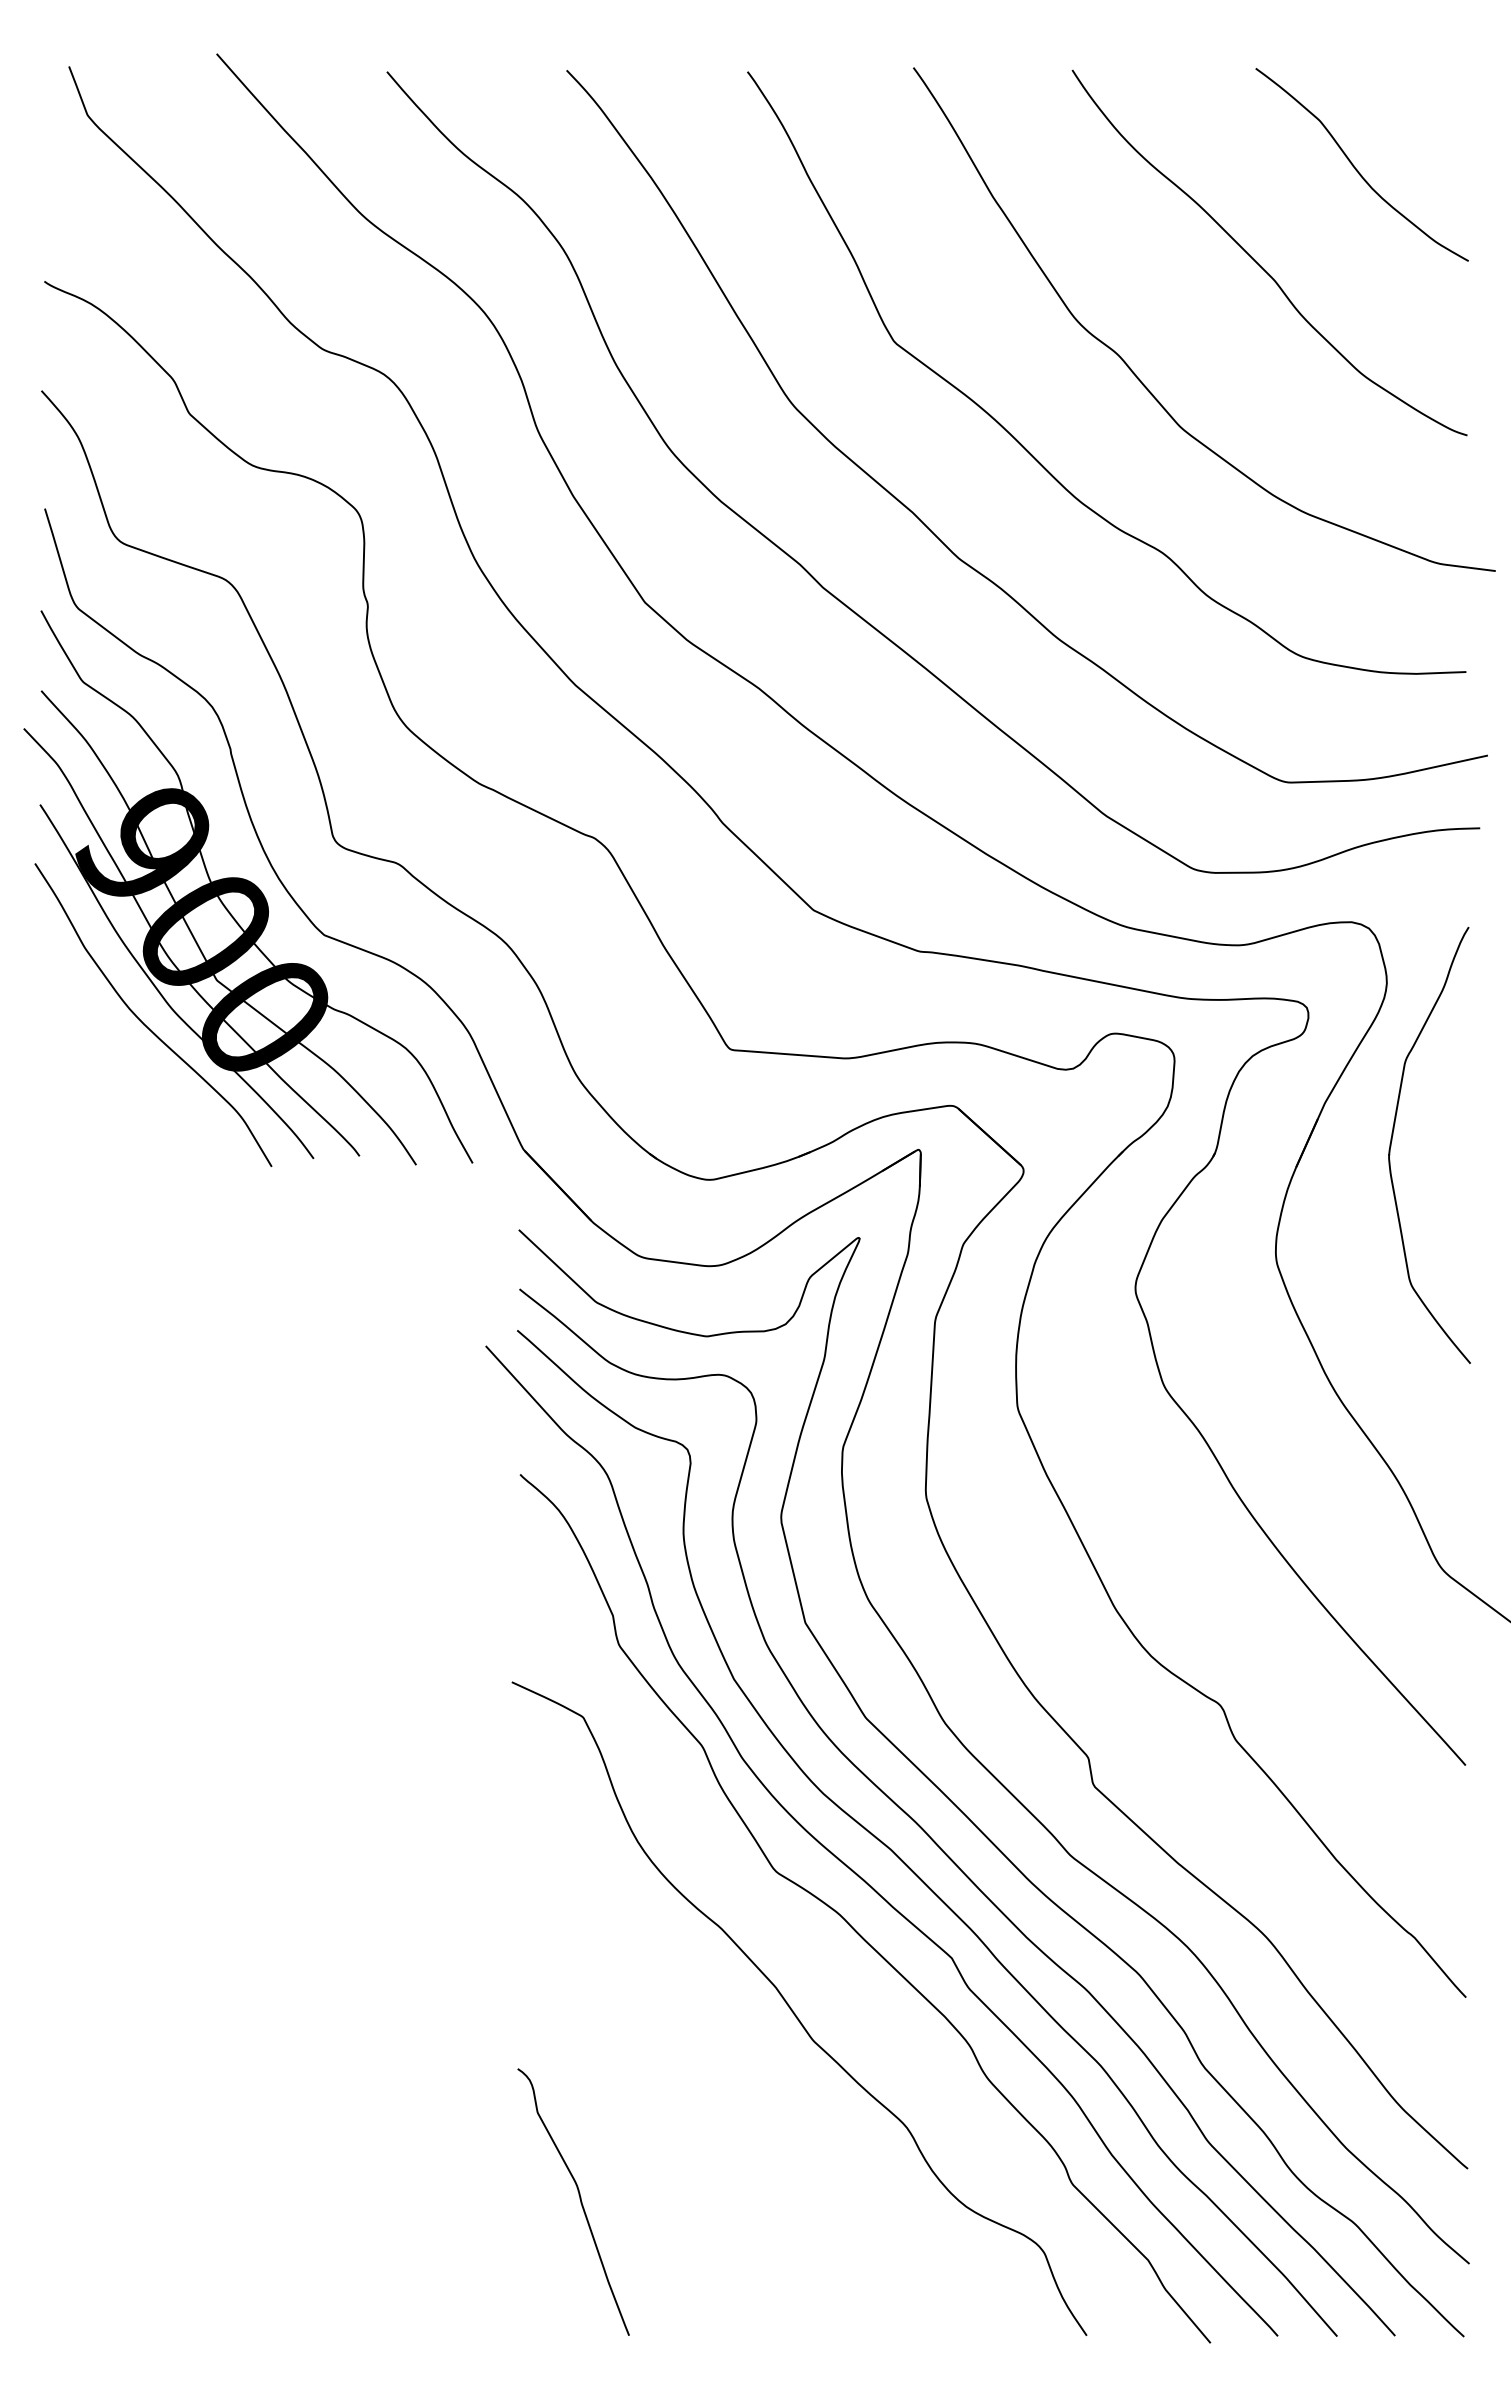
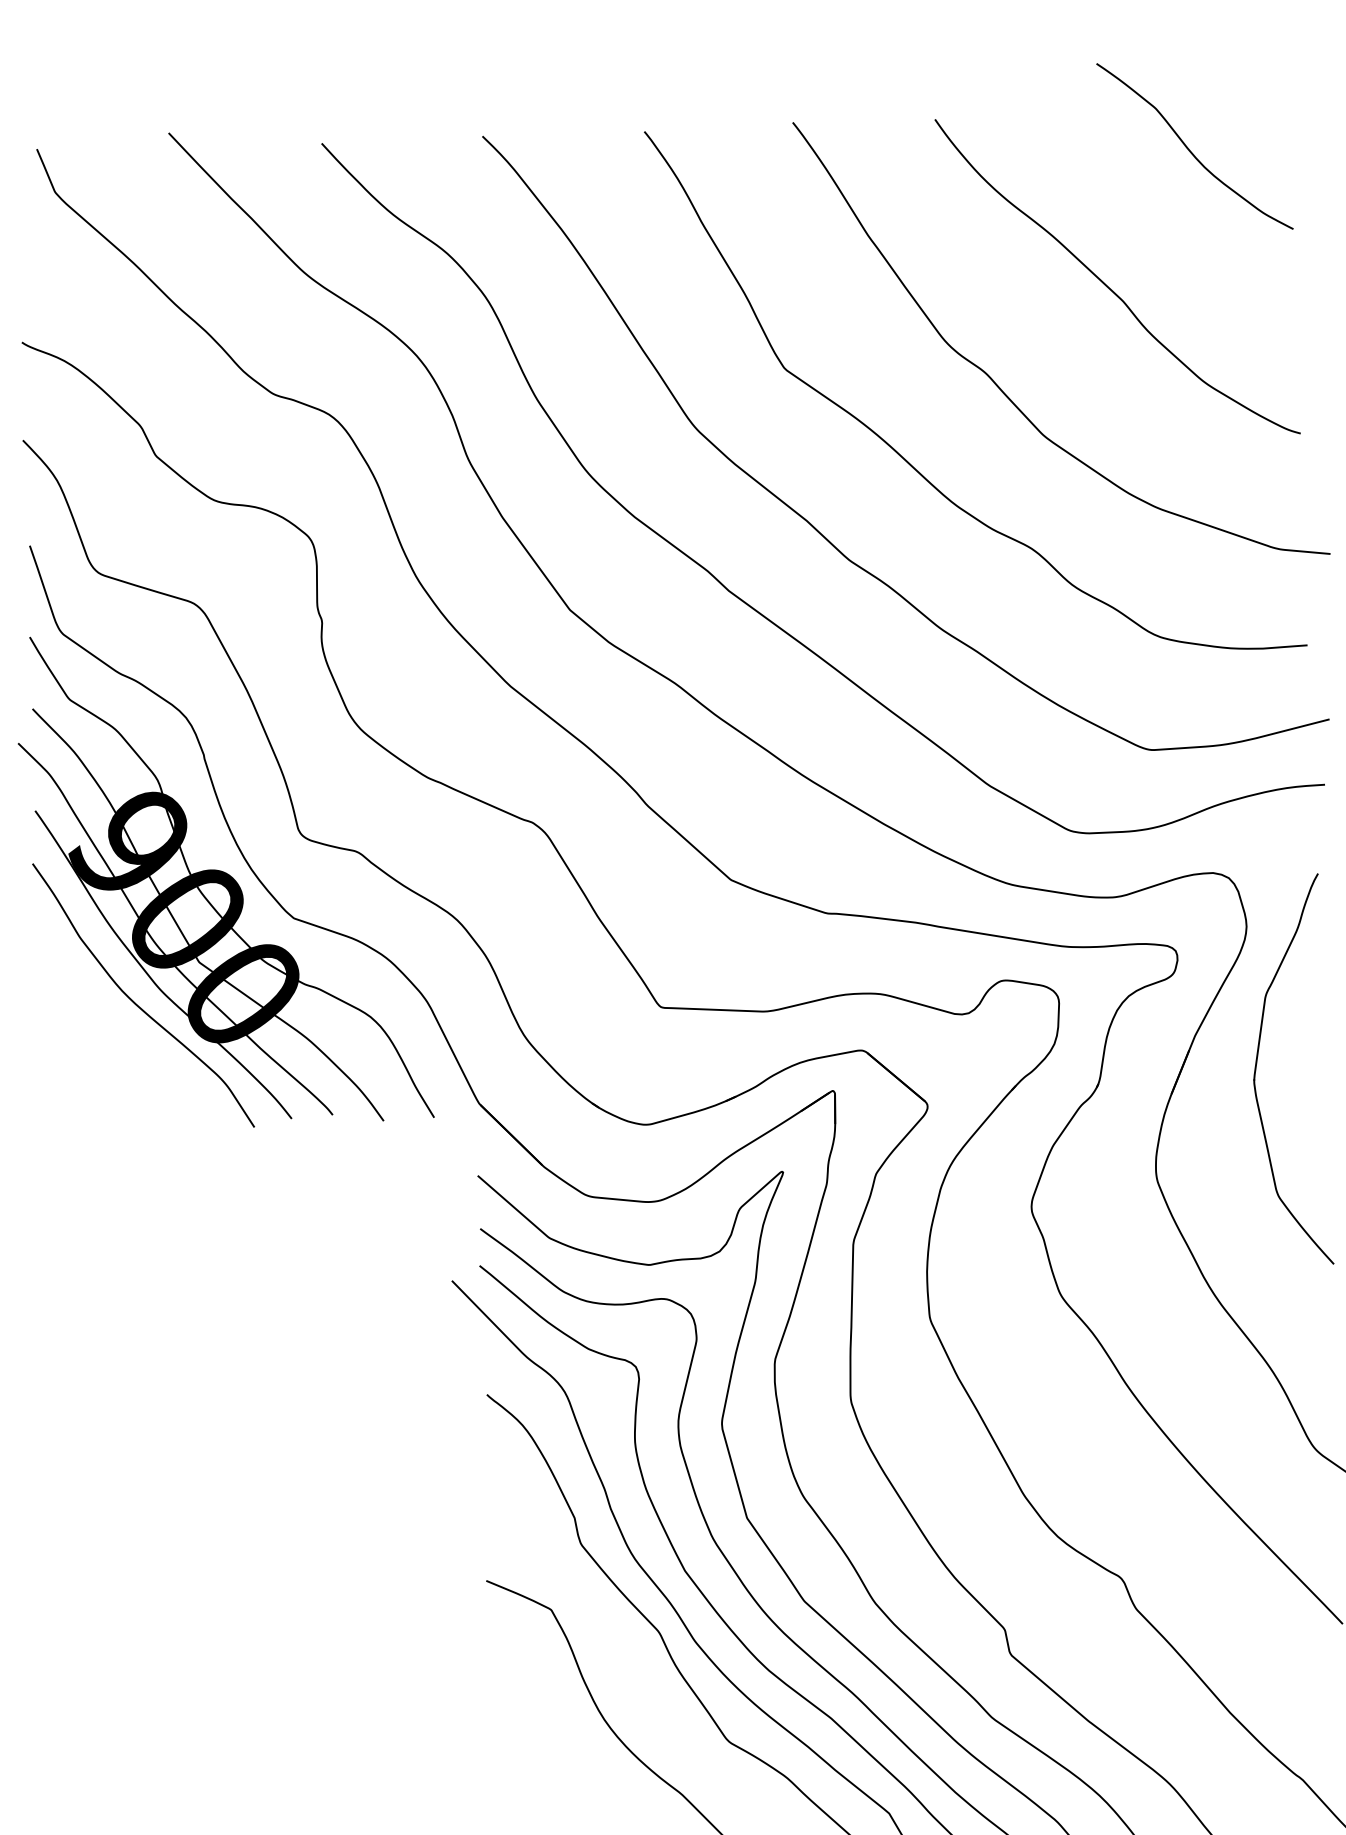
curve: (1356, 168) -> (1189, 149), moved

